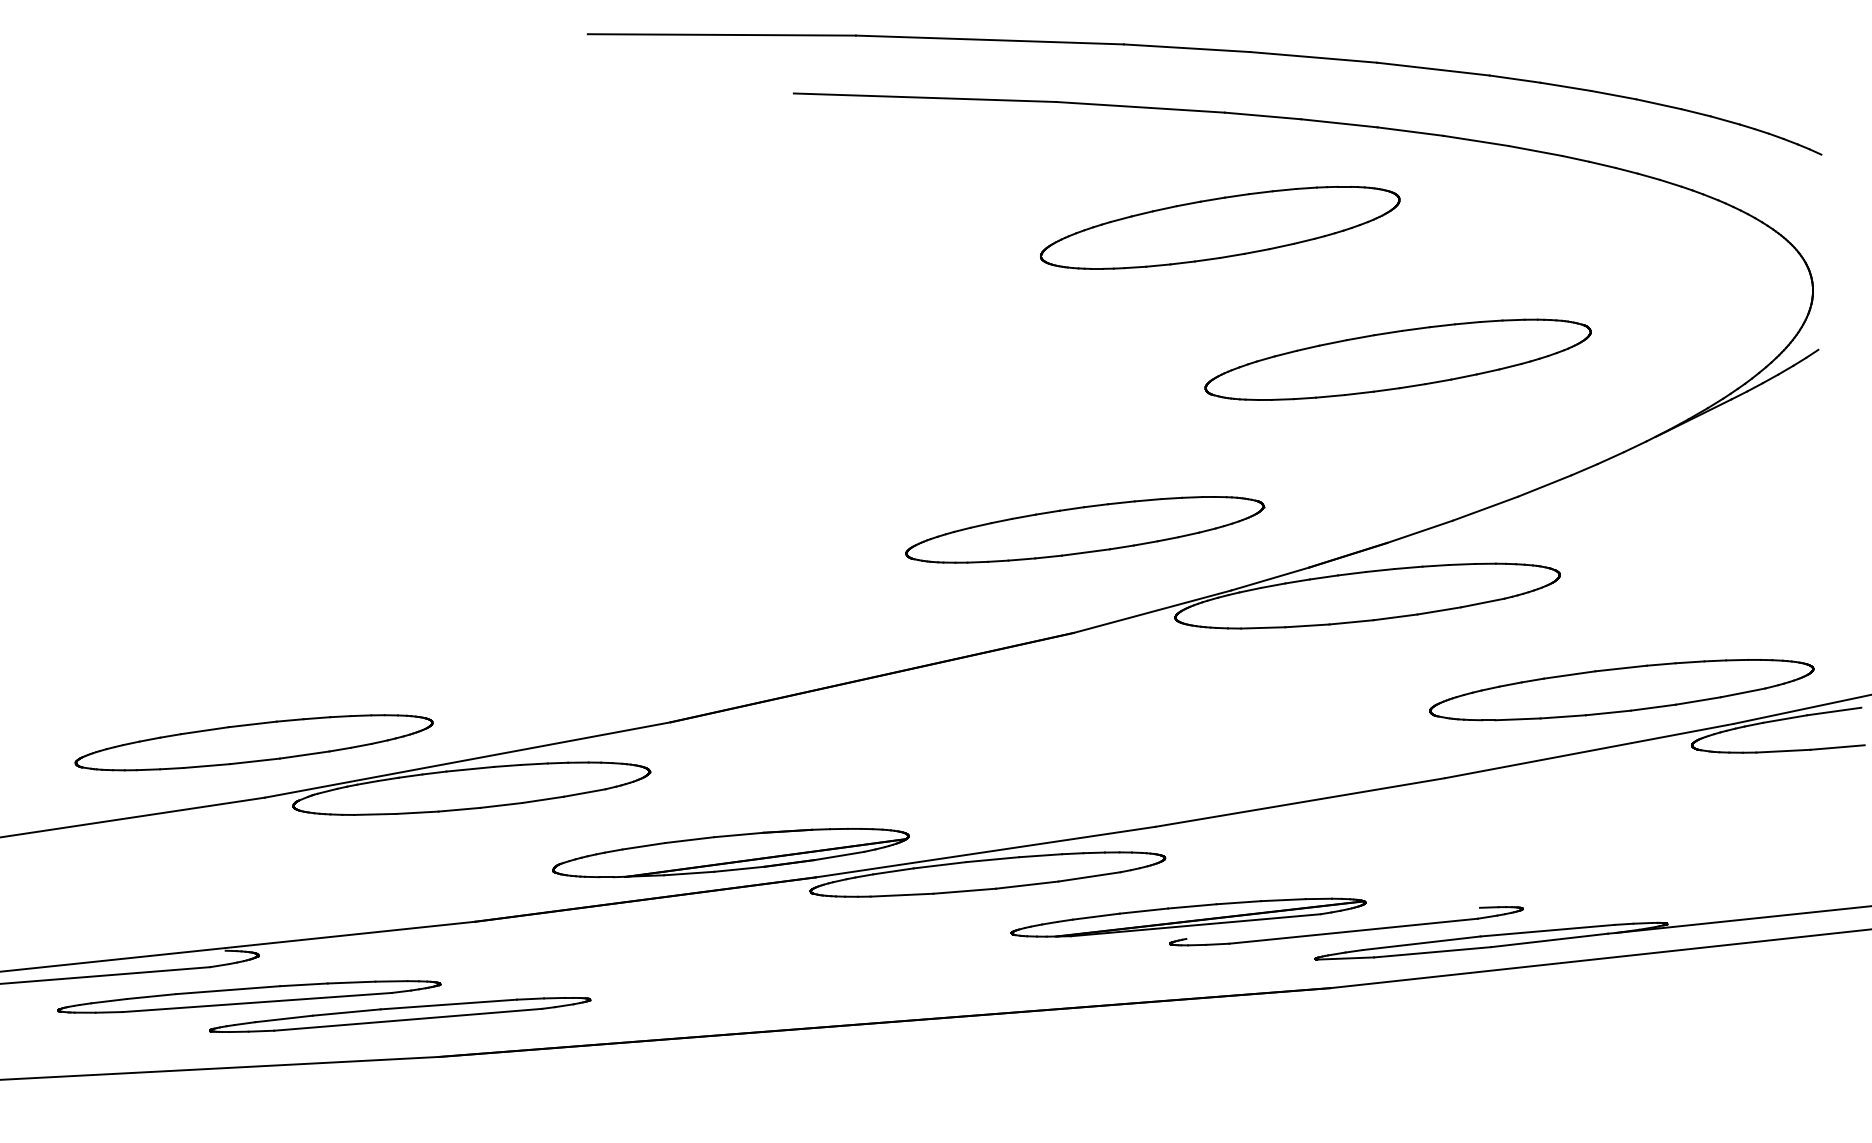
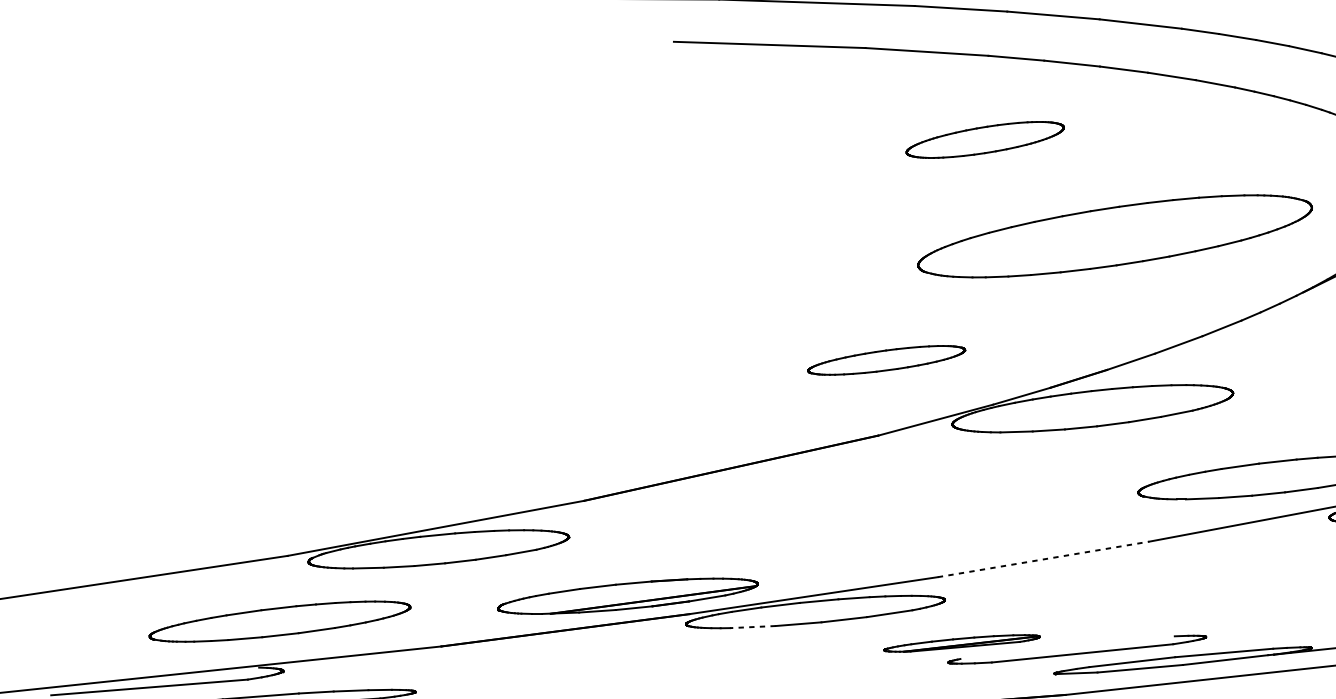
part: (1220, 227) -> (985, 139), size x0.6
part: (1397, 359) -> (1114, 236), size x1.4
part: (1085, 529) -> (886, 360), size x0.6
part: (253, 742) -> (279, 621), moved
line: (1300, 802) -> (1043, 559), solid -> dashed
line: (901, 895) -> (752, 627), solid -> dashed
part: (1188, 917) -> (962, 643), size x0.6

